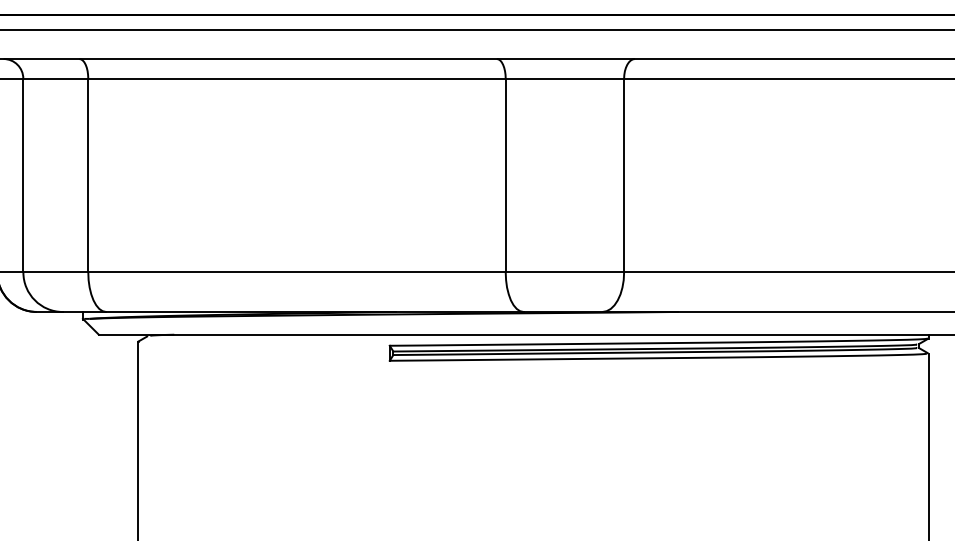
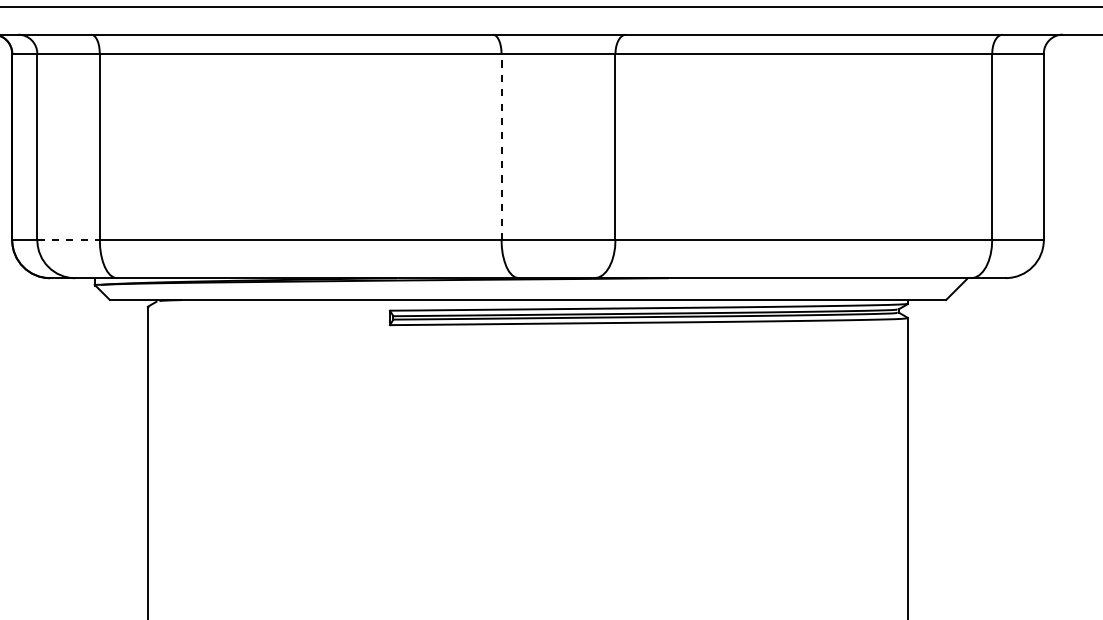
line: (505, 175) -> (501, 146), solid -> dashed
line: (56, 272) -> (69, 240), solid -> dashed

